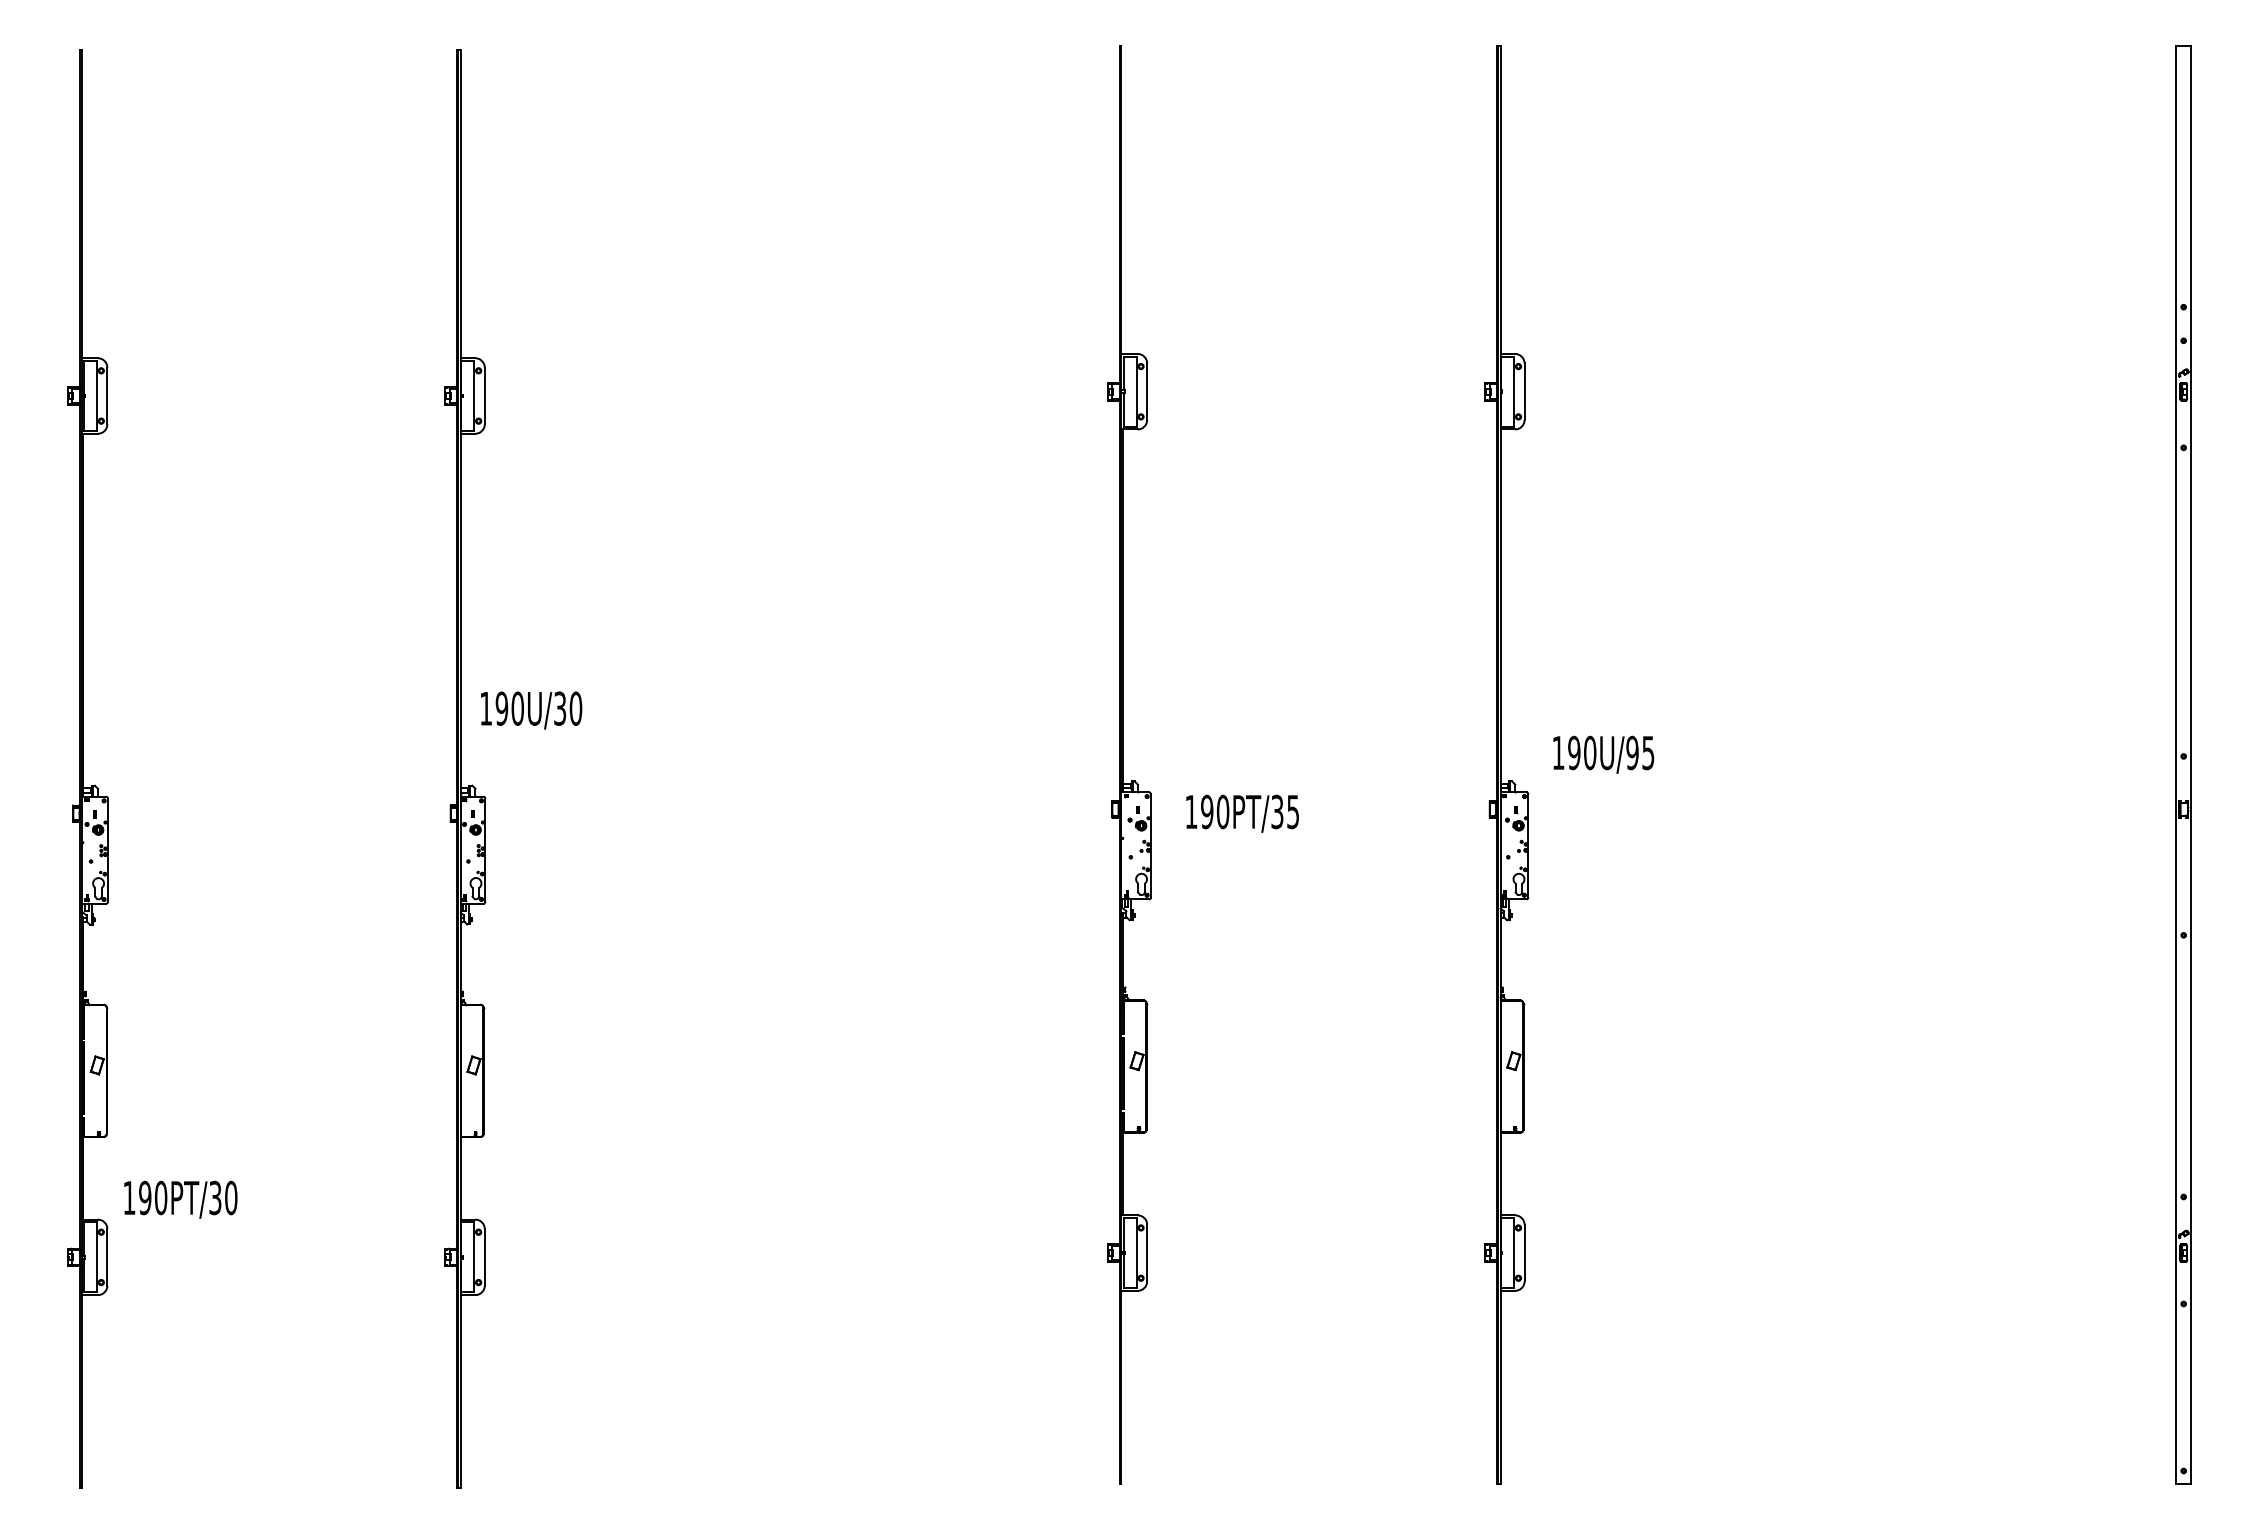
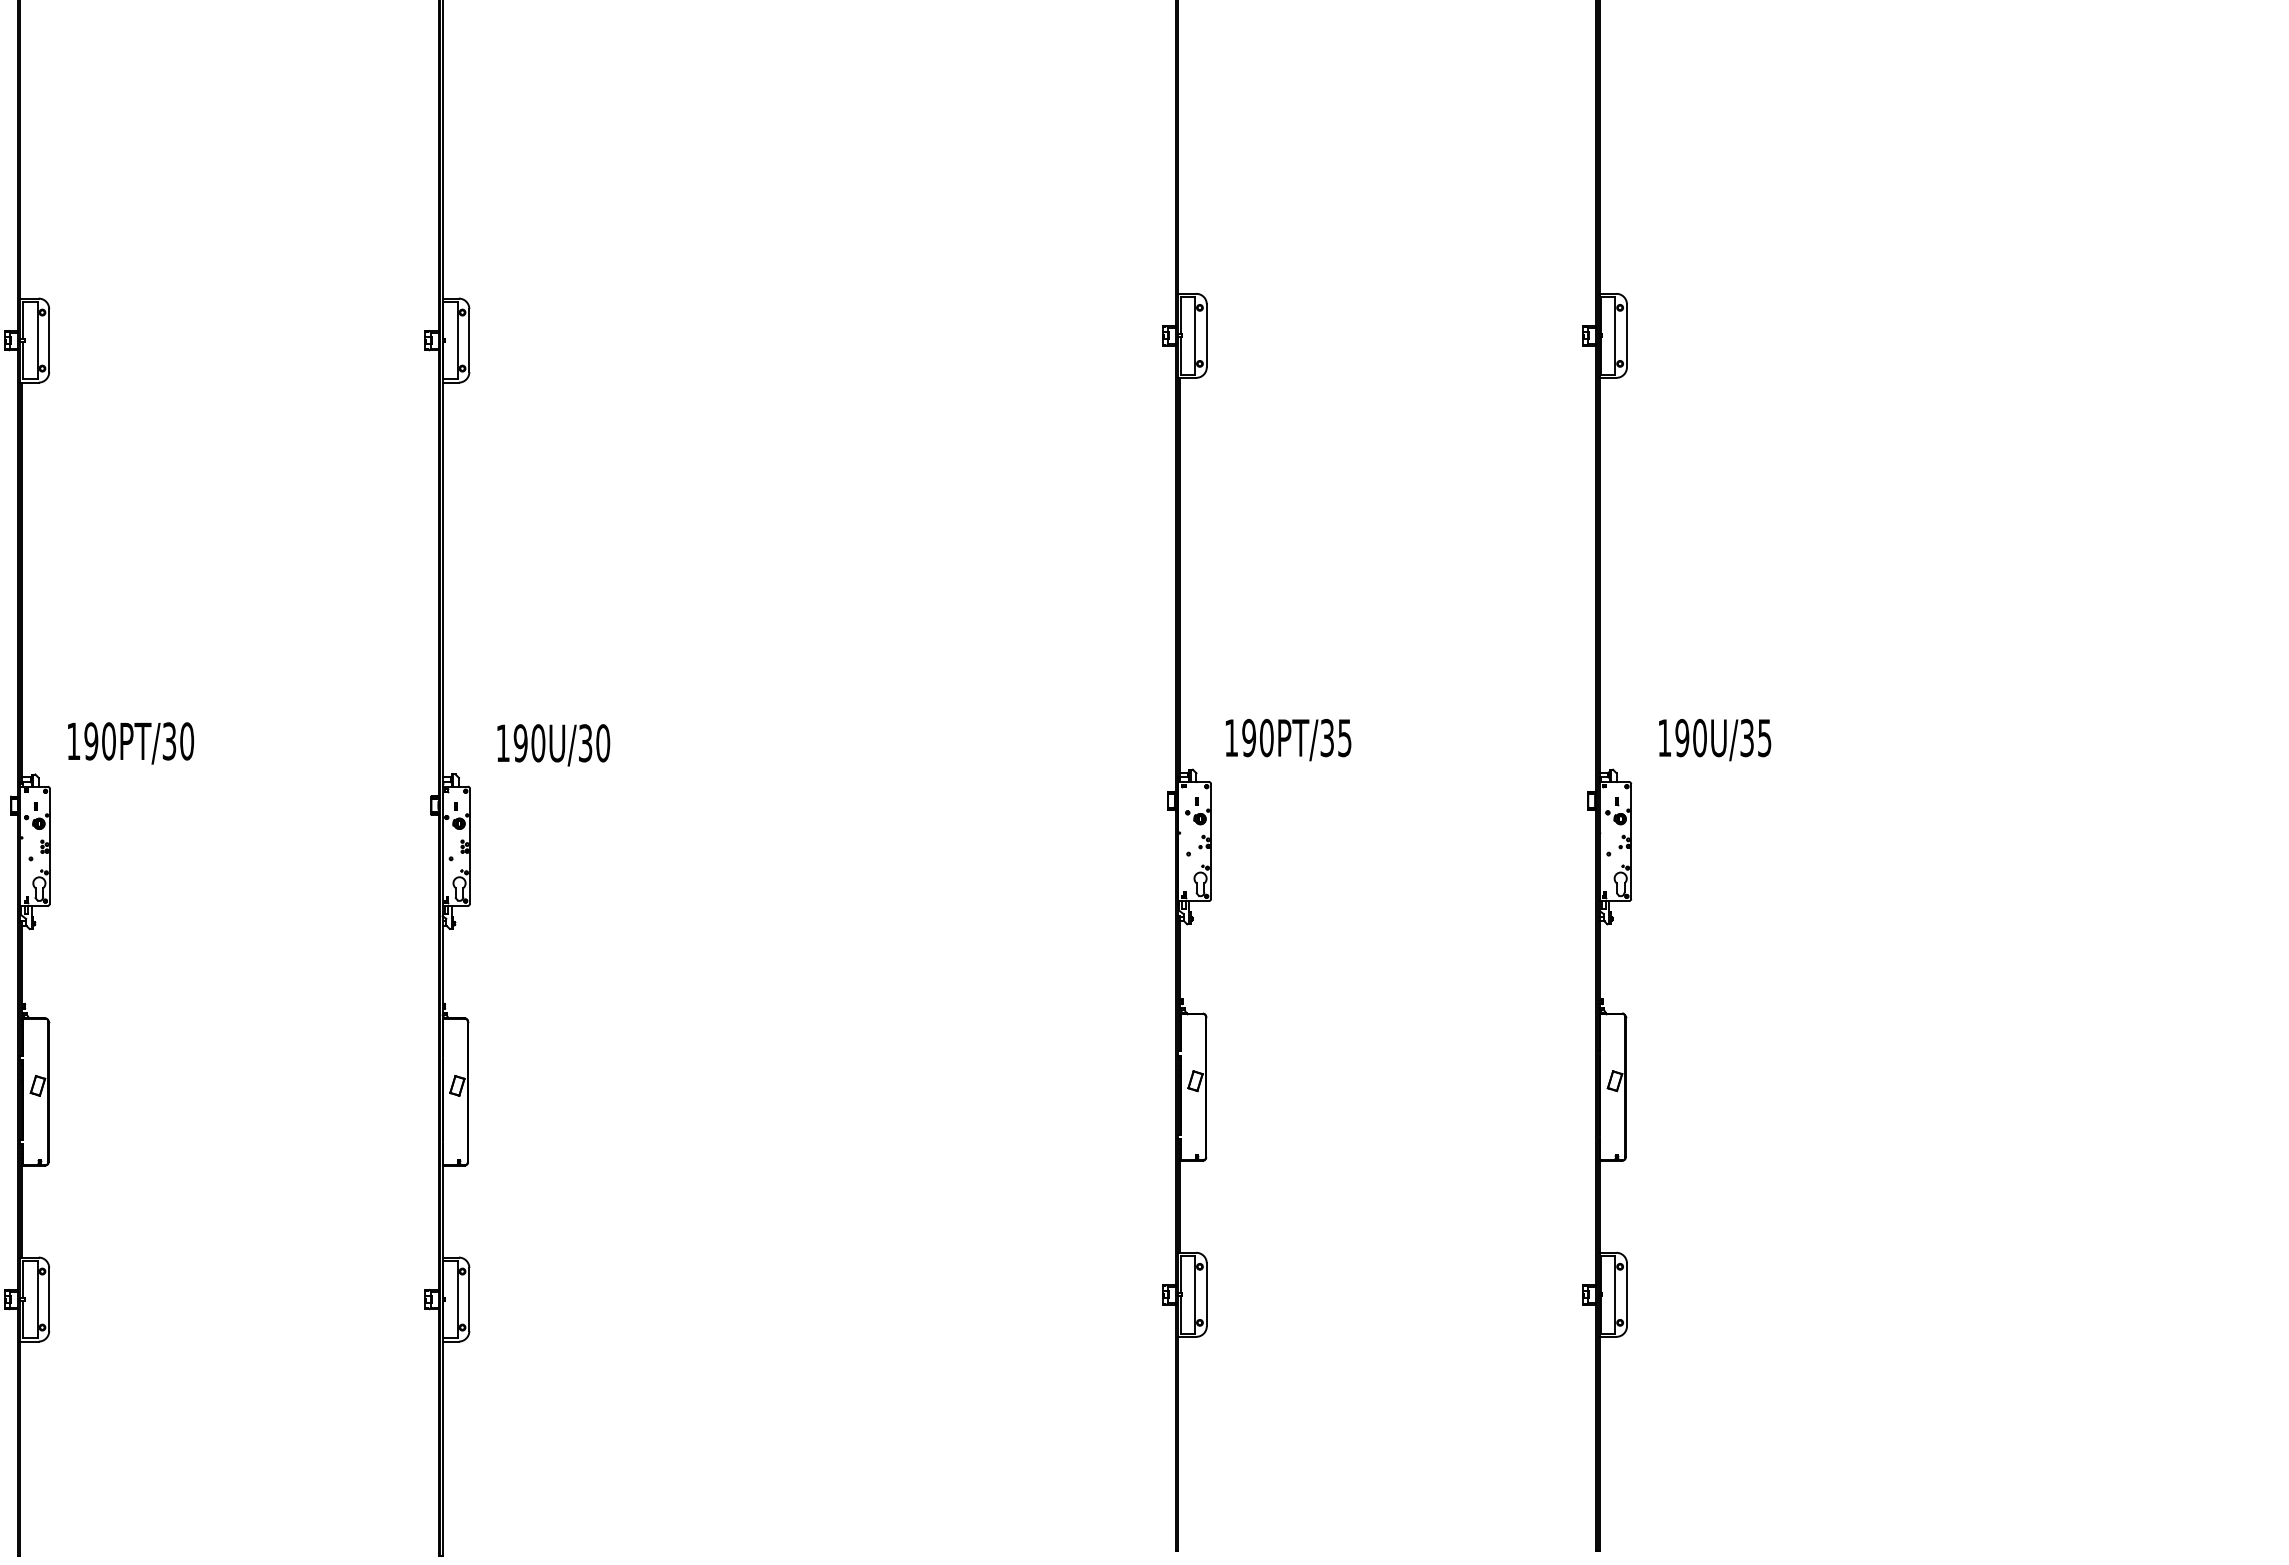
text: (531, 710) -> (553, 745), moved
text: (1632, 752) -> (1747, 737), 190U/95 -> 190U/35
text: (1242, 813) -> (1288, 739), moved
text: (180, 1199) -> (130, 743), moved

